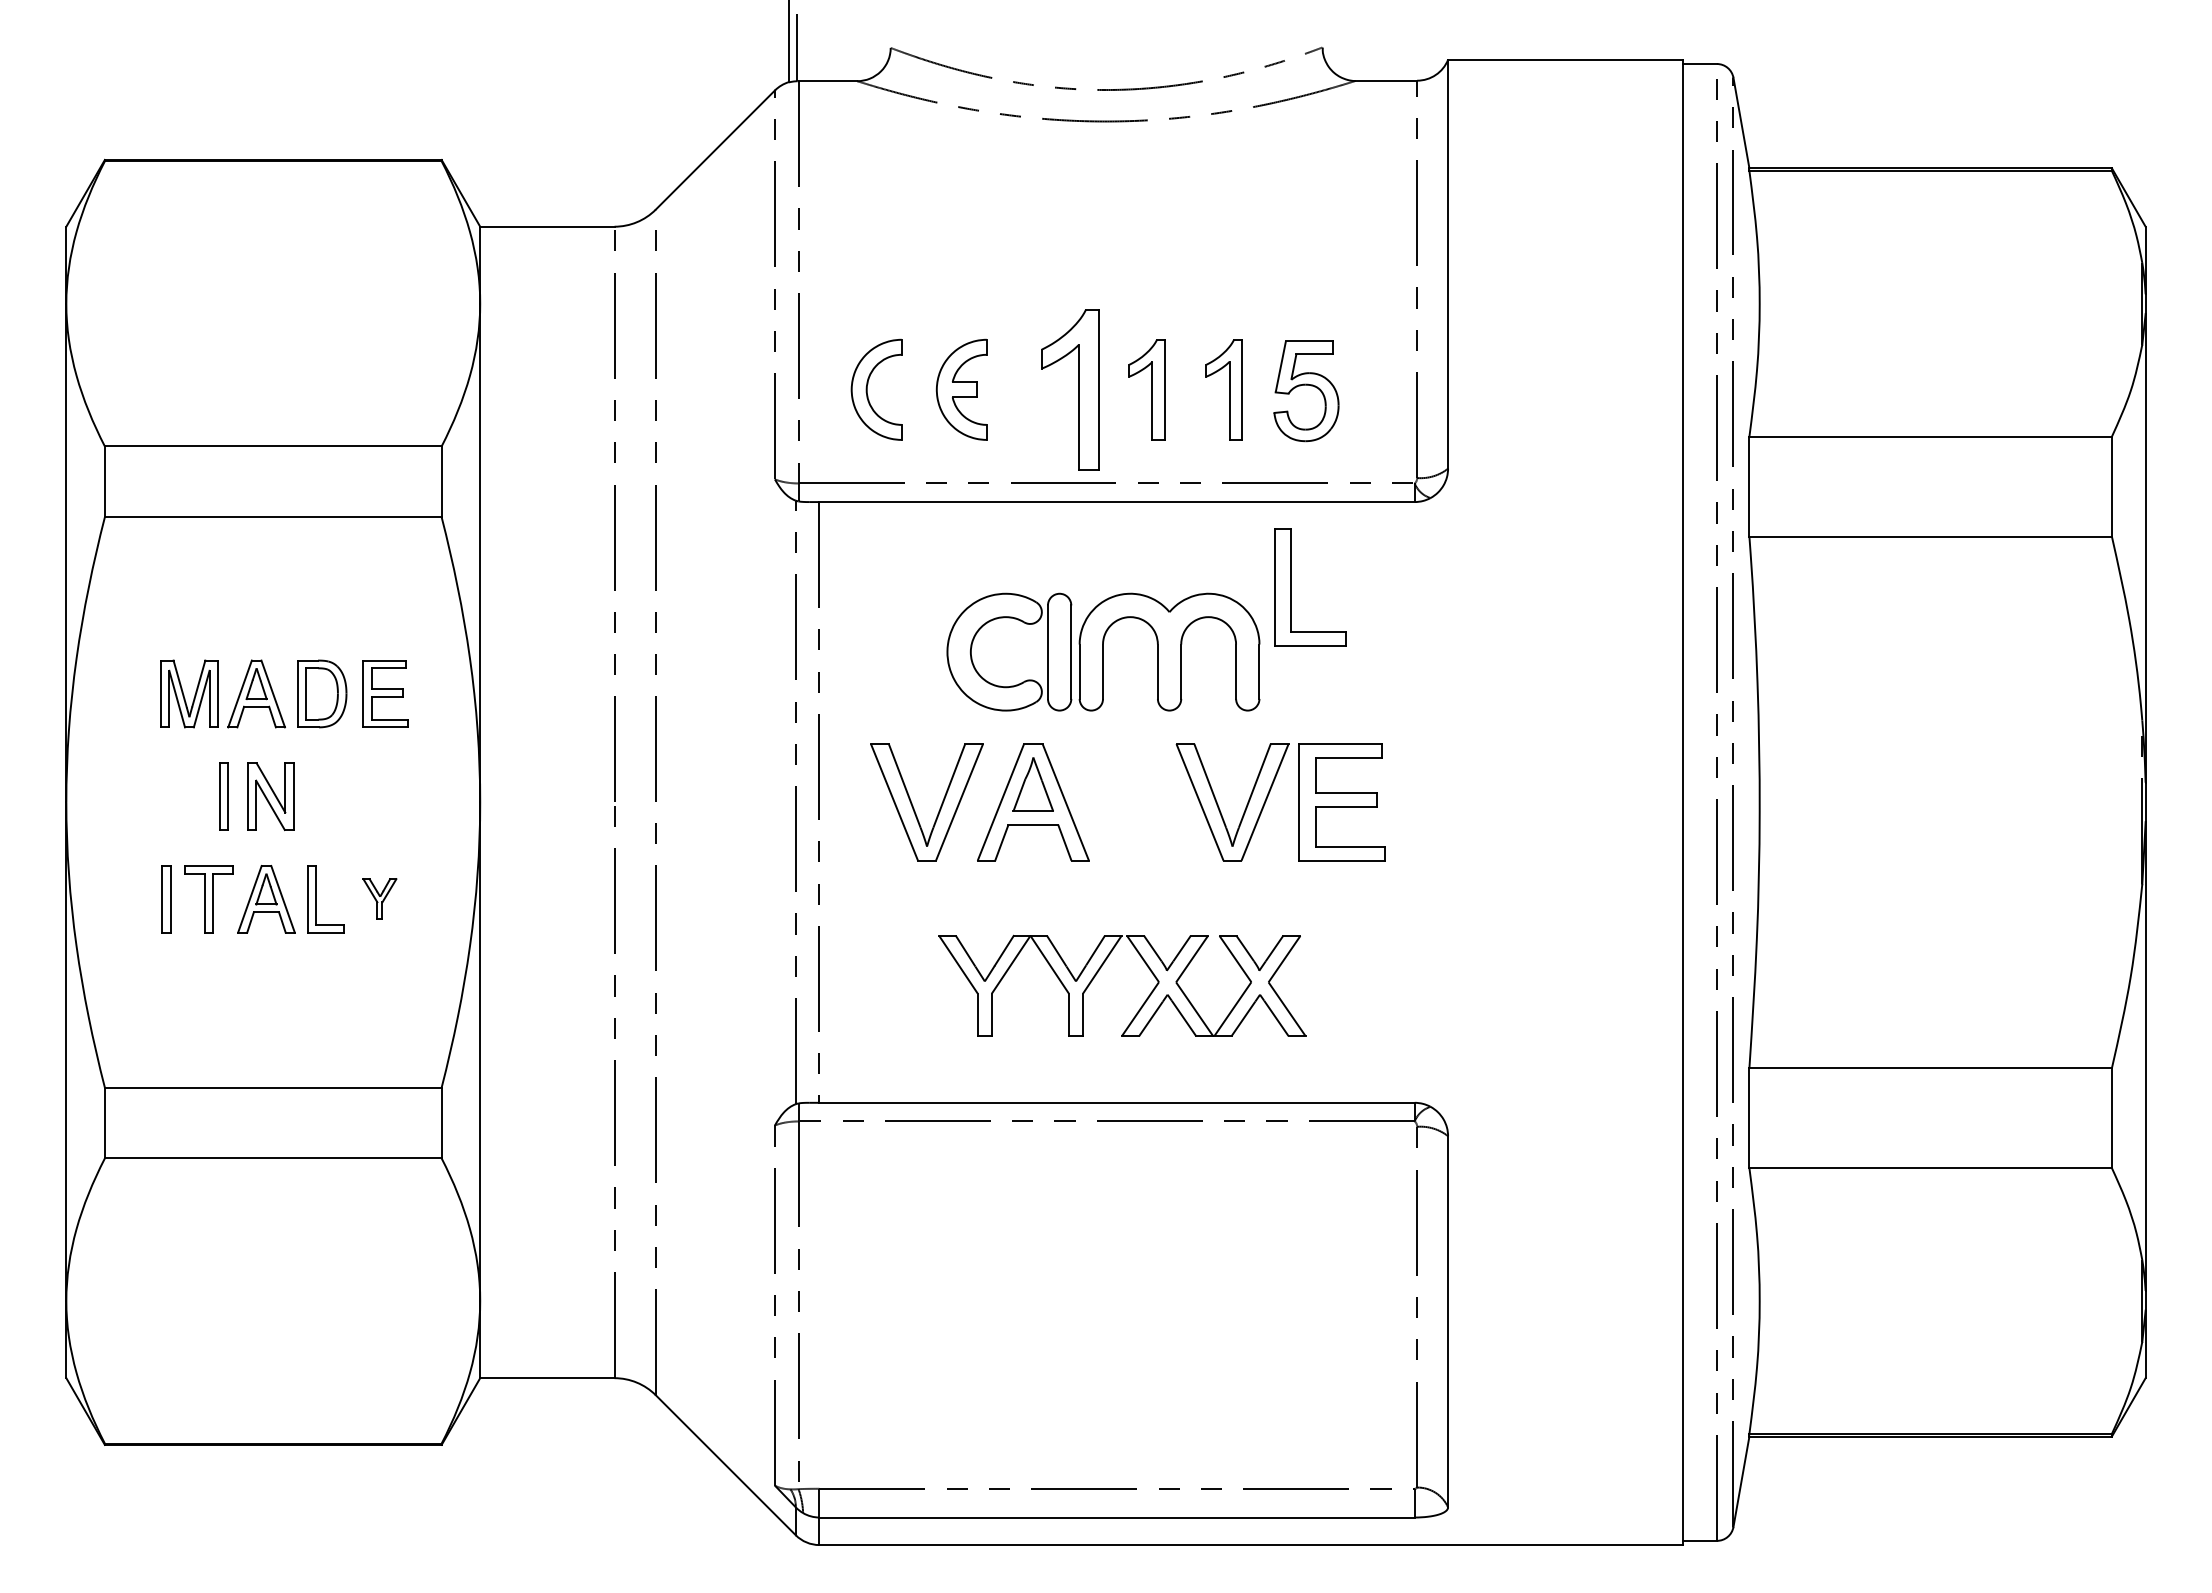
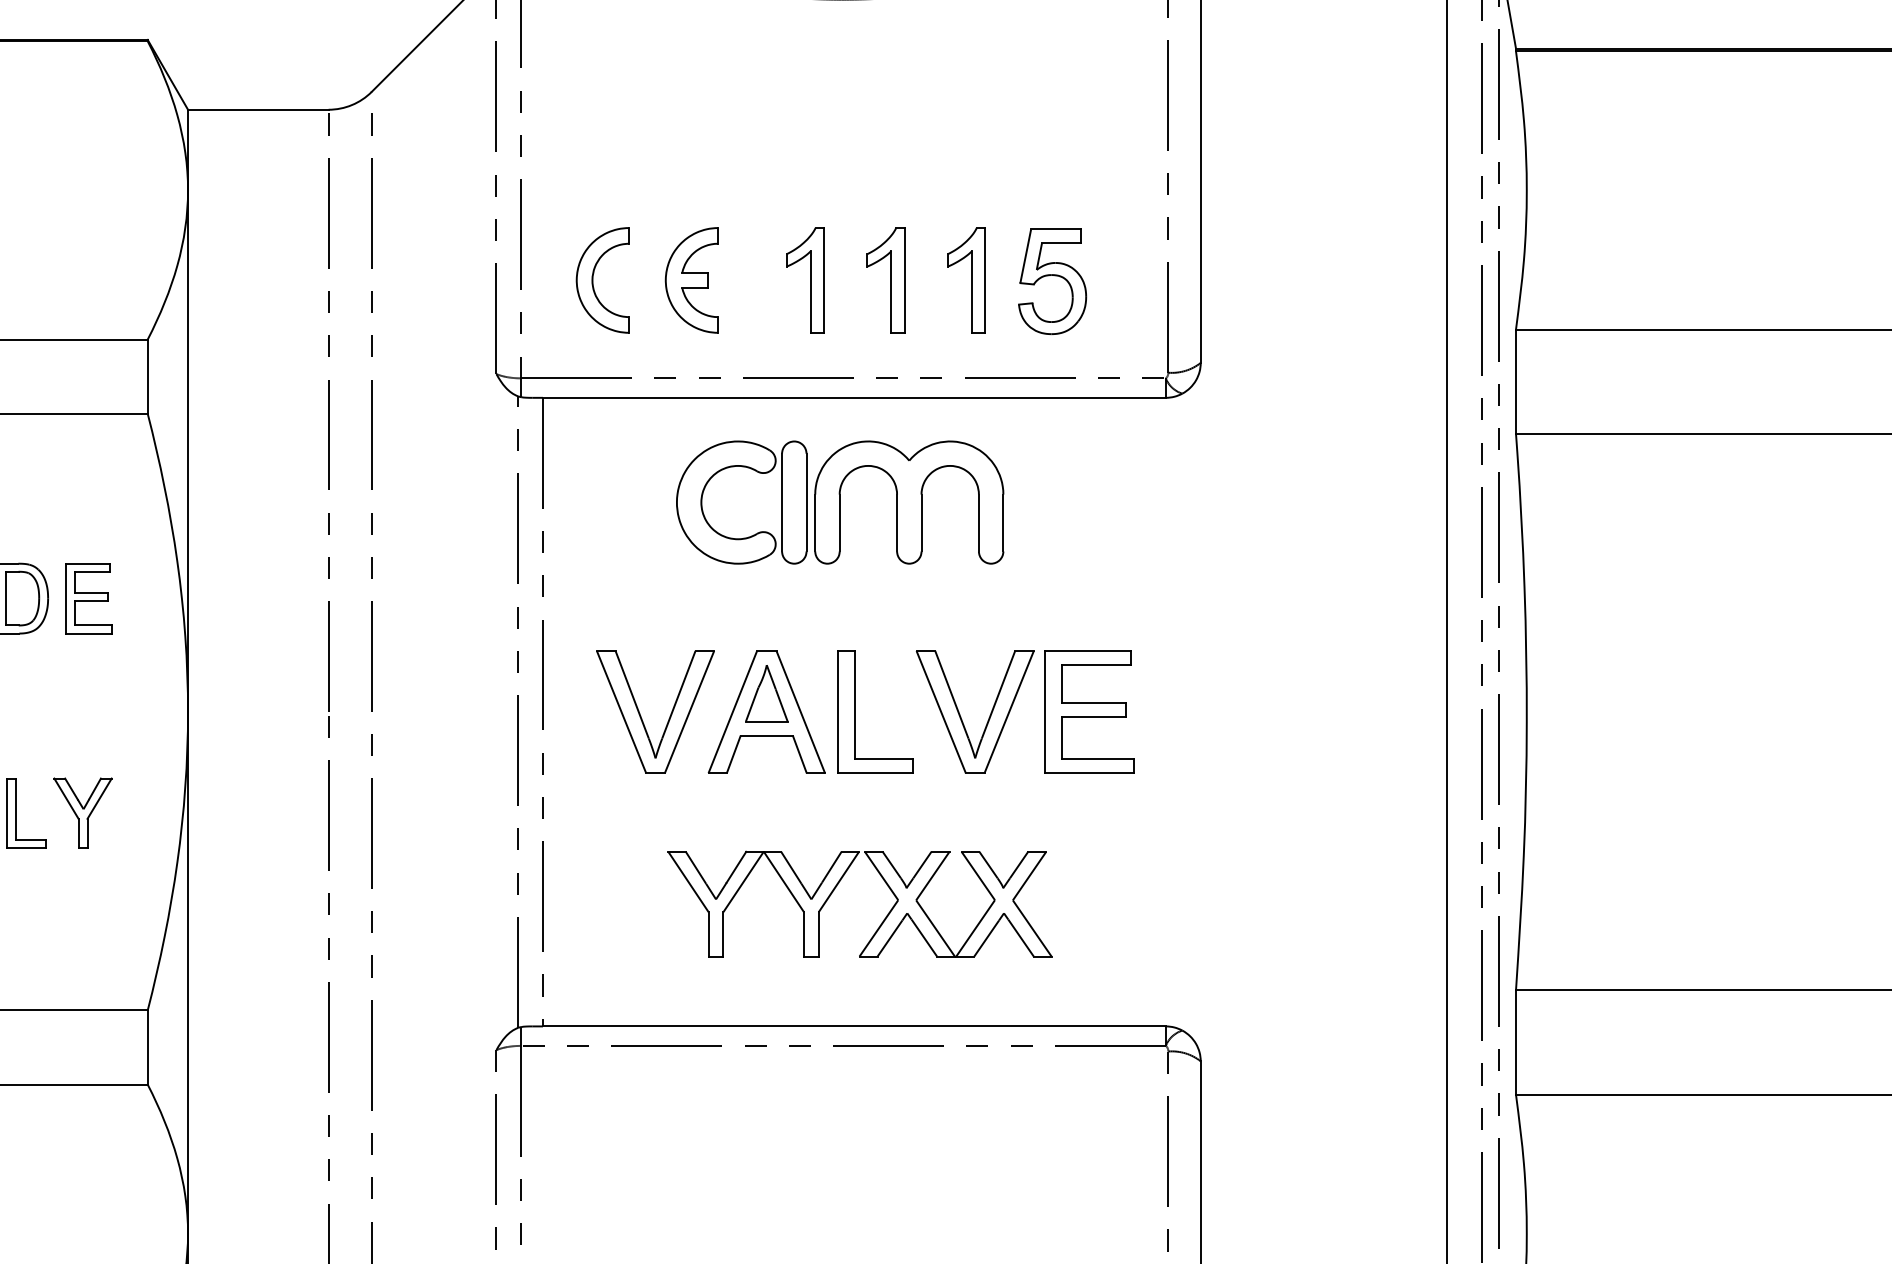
part: (1069, 389) -> (804, 280), size x0.62
part: (1291, 587) -> (855, 712), moved
part: (1103, 651) -> (840, 501), moved
part: (379, 898) -> (82, 812), size x1.67

